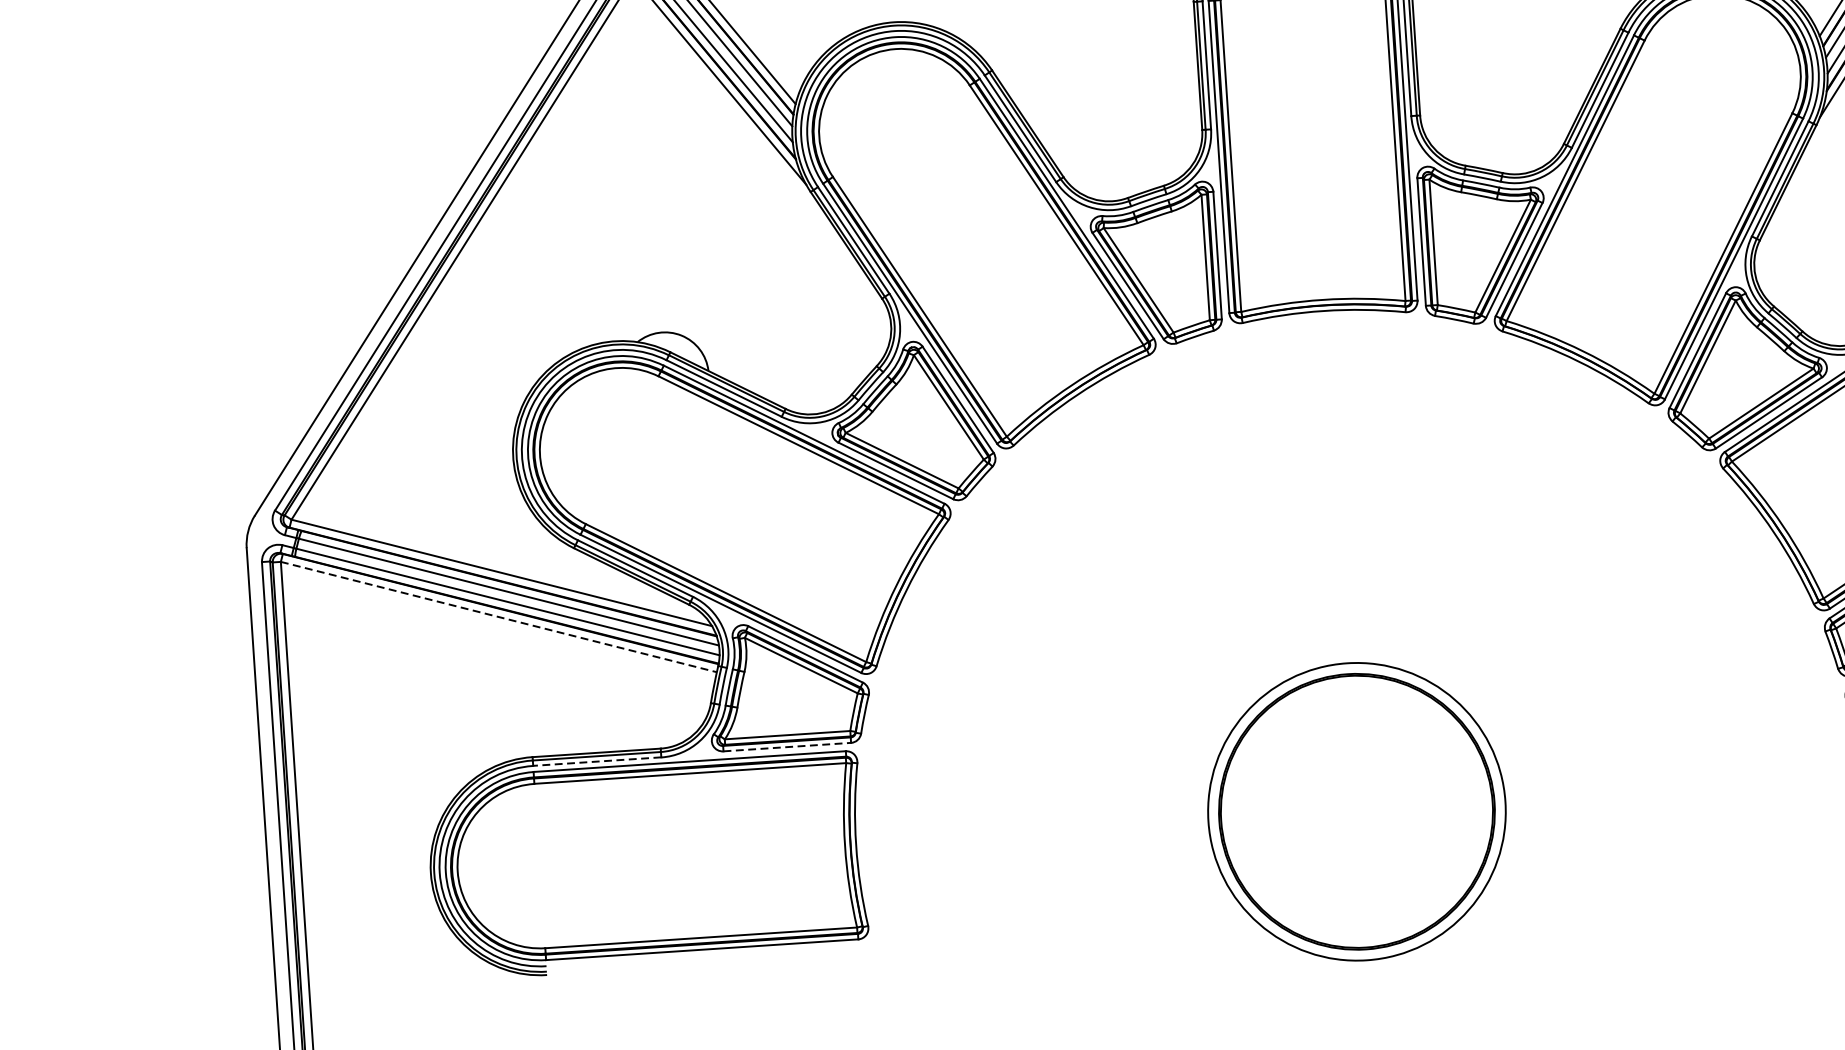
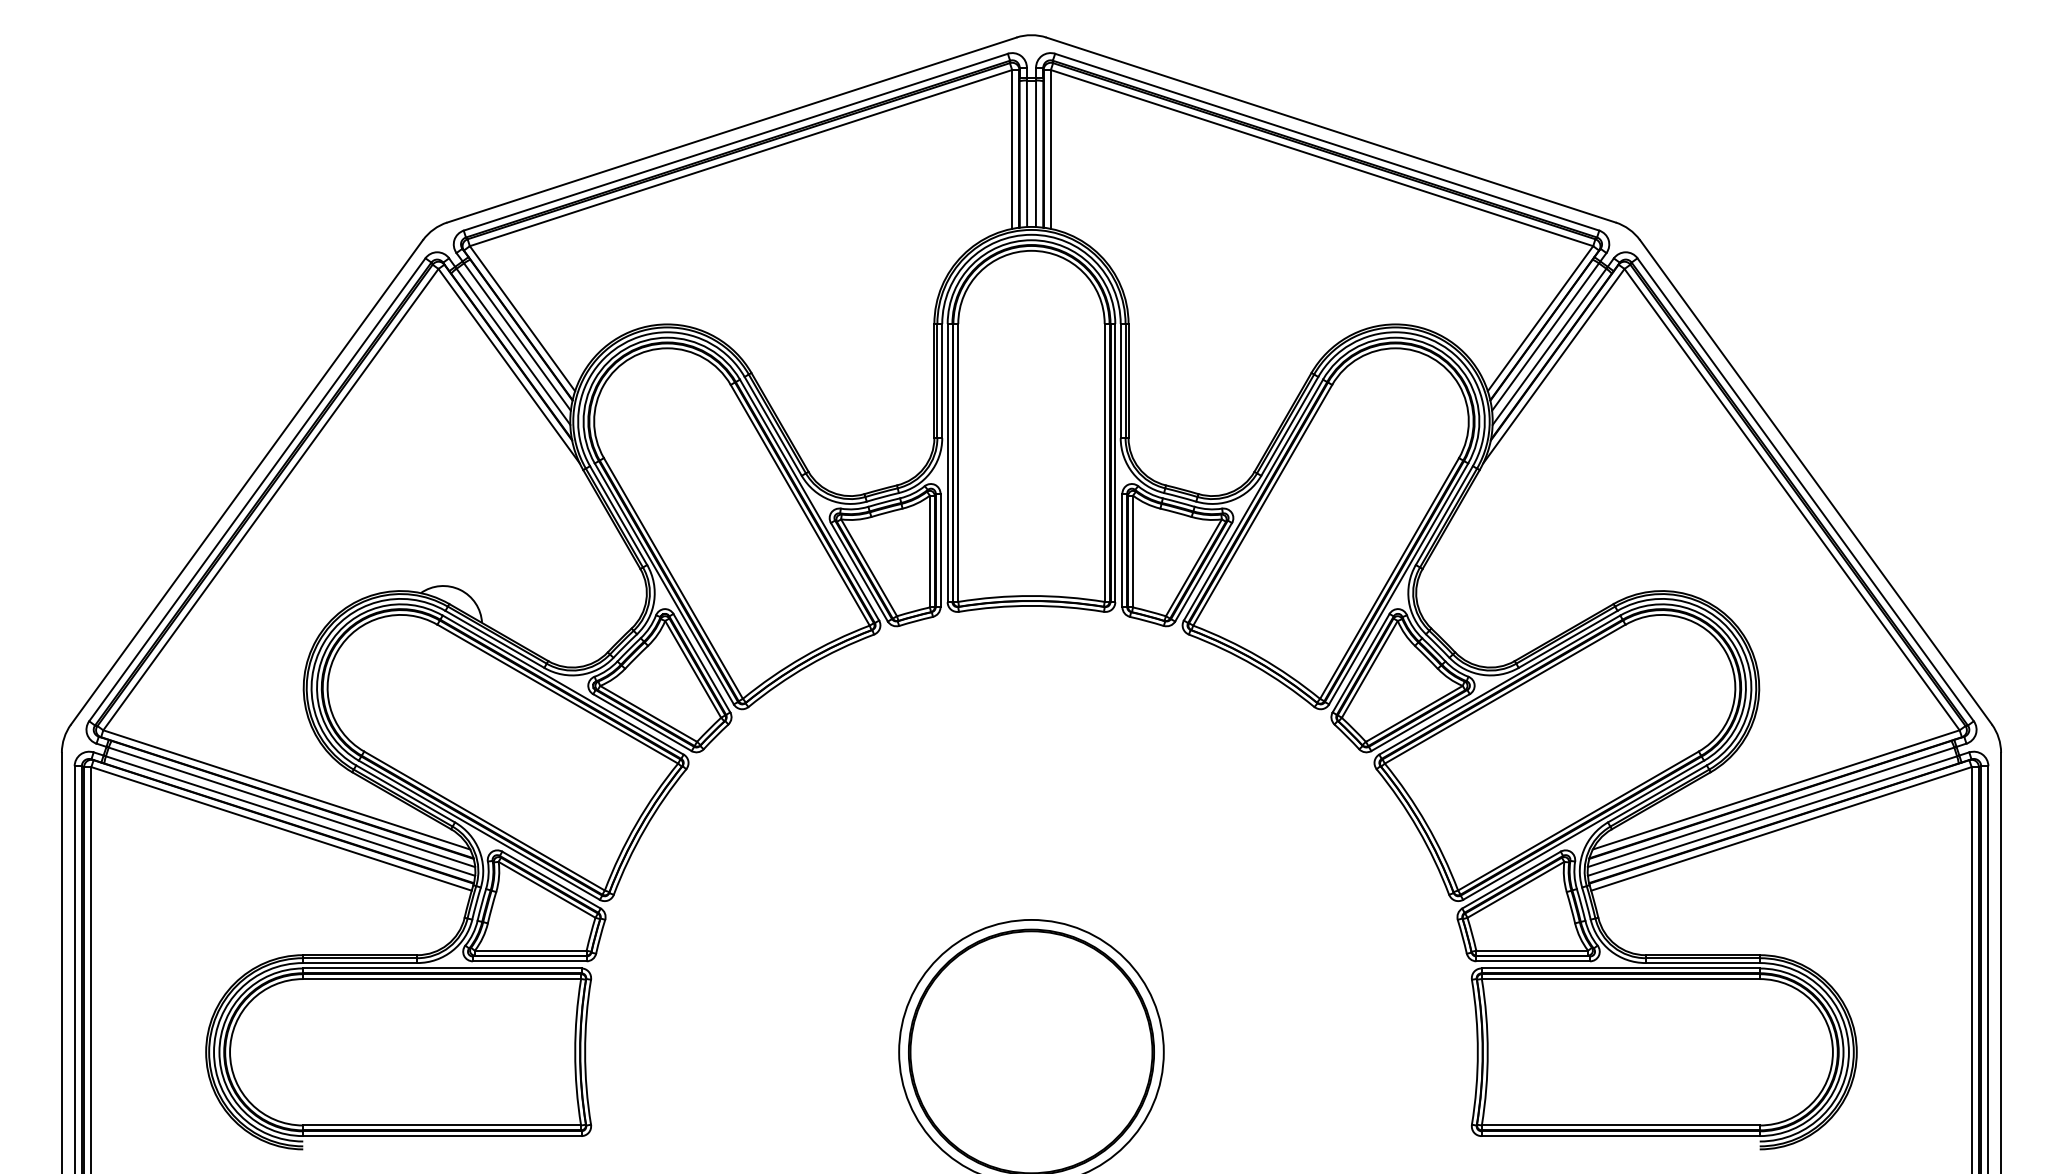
line: (499, 617) -> (282, 829), dashed -> solid
line: (786, 747) -> (529, 961), dashed -> solid
line: (596, 761) -> (359, 962), dashed -> solid

